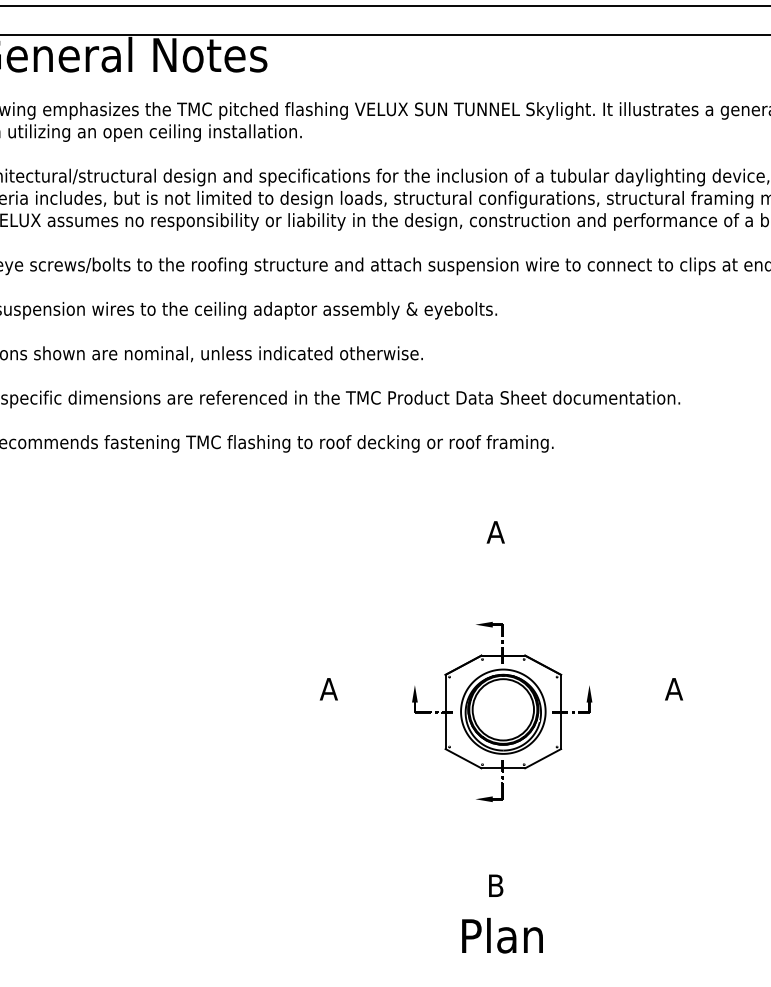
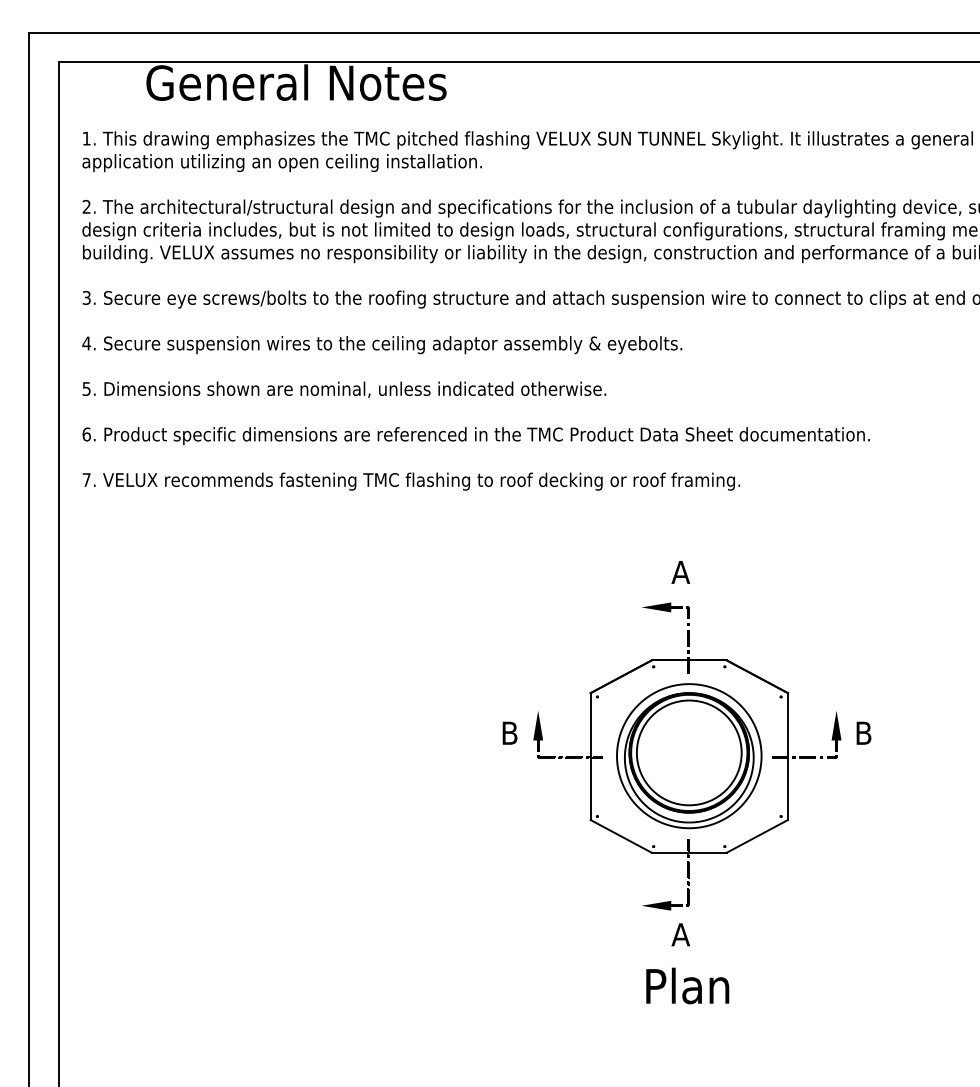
text: (328, 688) -> (509, 732), A -> B
text: (673, 688) -> (863, 732), A -> B
part: (502, 711) -> (687, 756), size x1.67
text: (495, 885) -> (680, 934), B -> A

